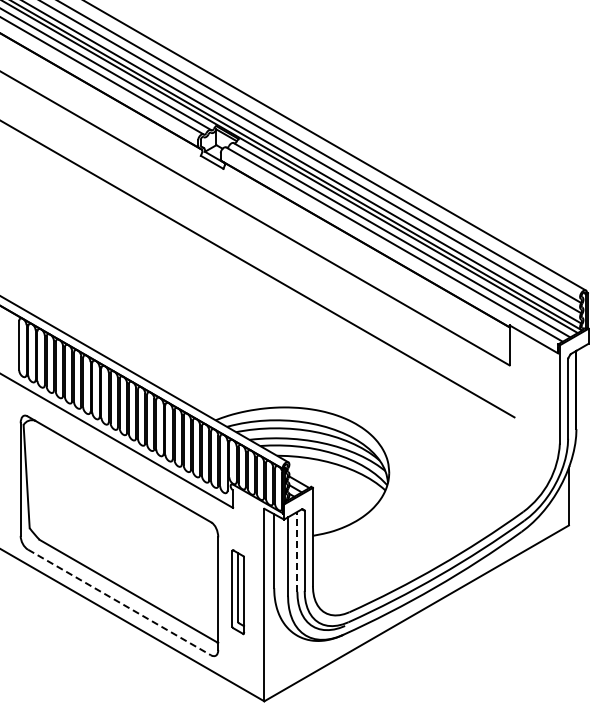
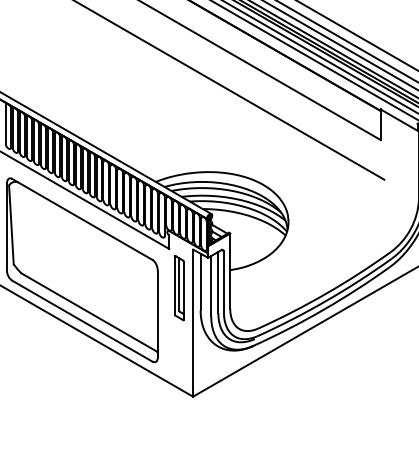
line: (297, 551) -> (218, 282), dashed -> solid
part: (238, 592) -> (179, 288), moved
line: (119, 602) -> (82, 321), dashed -> solid

